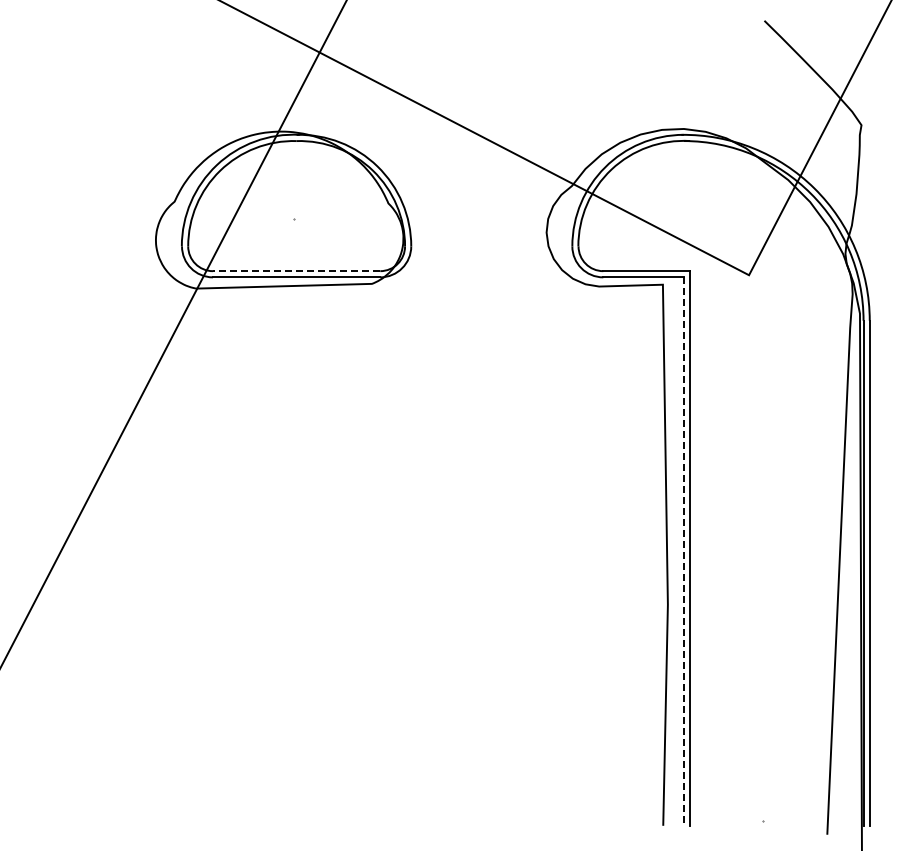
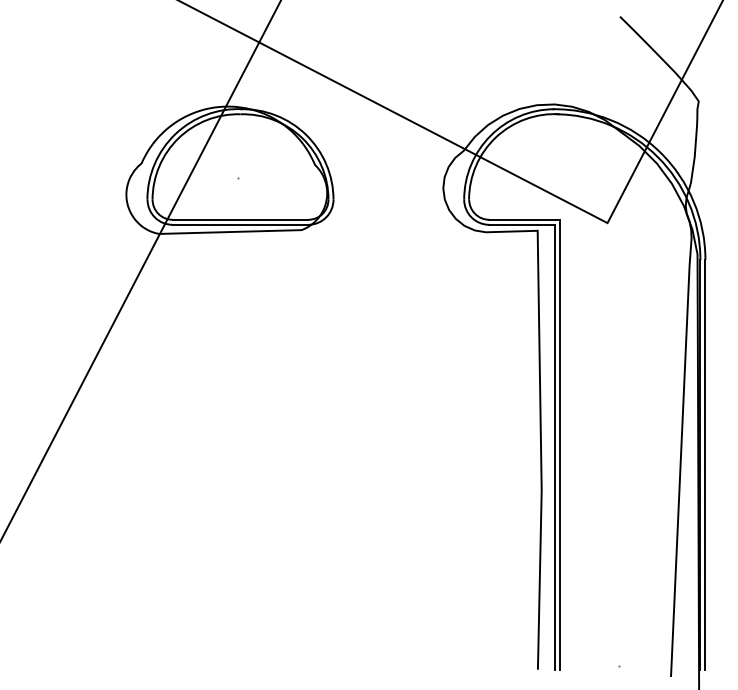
line: (296, 271) -> (240, 220), dashed -> solid
line: (683, 552) -> (554, 448), dashed -> solid

